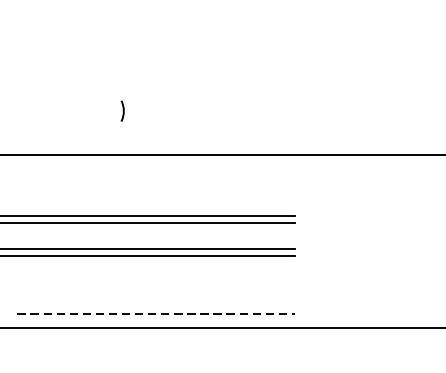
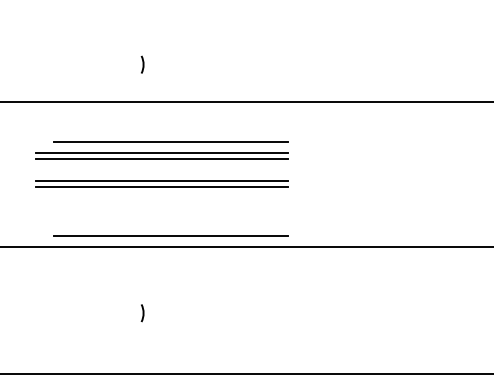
line: (155, 202) -> (170, 141), added
line: (156, 313) -> (171, 235), dashed -> solid

